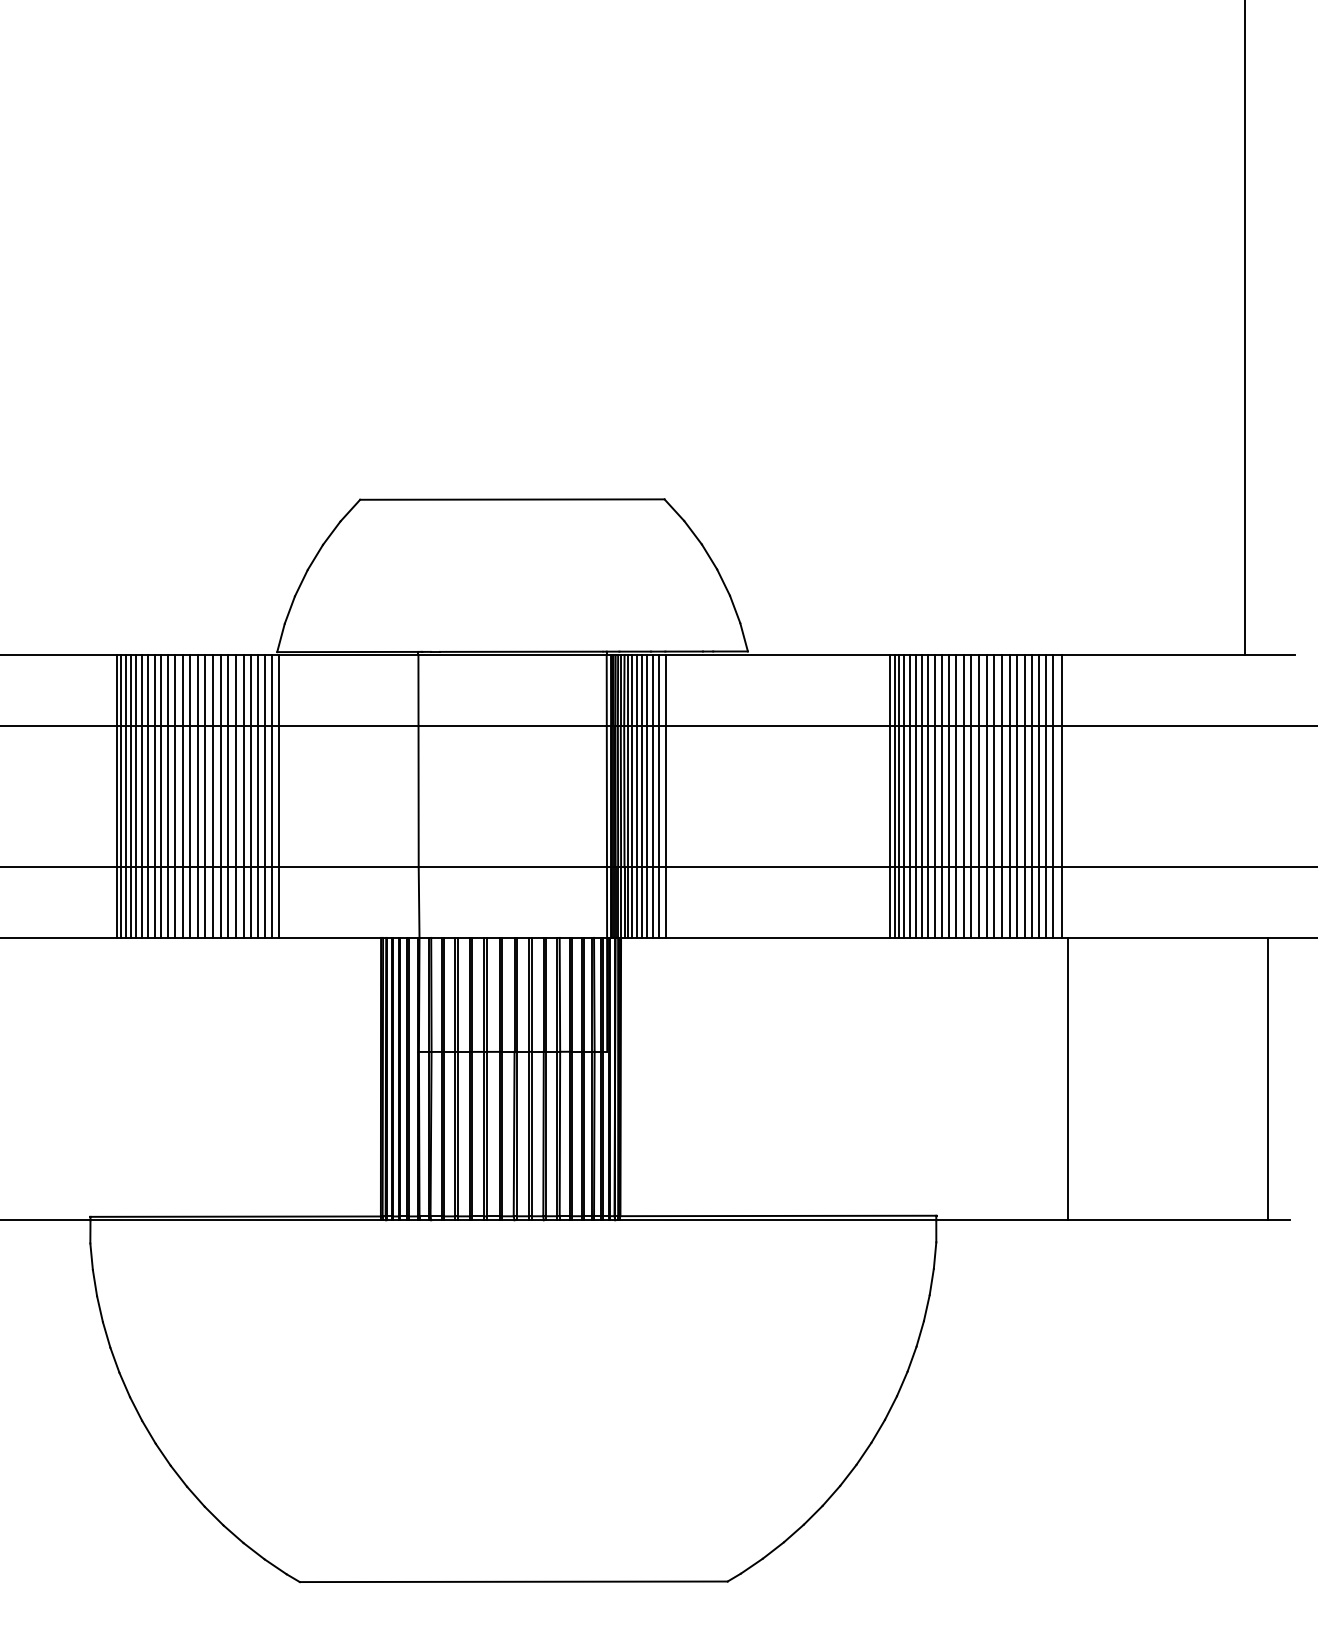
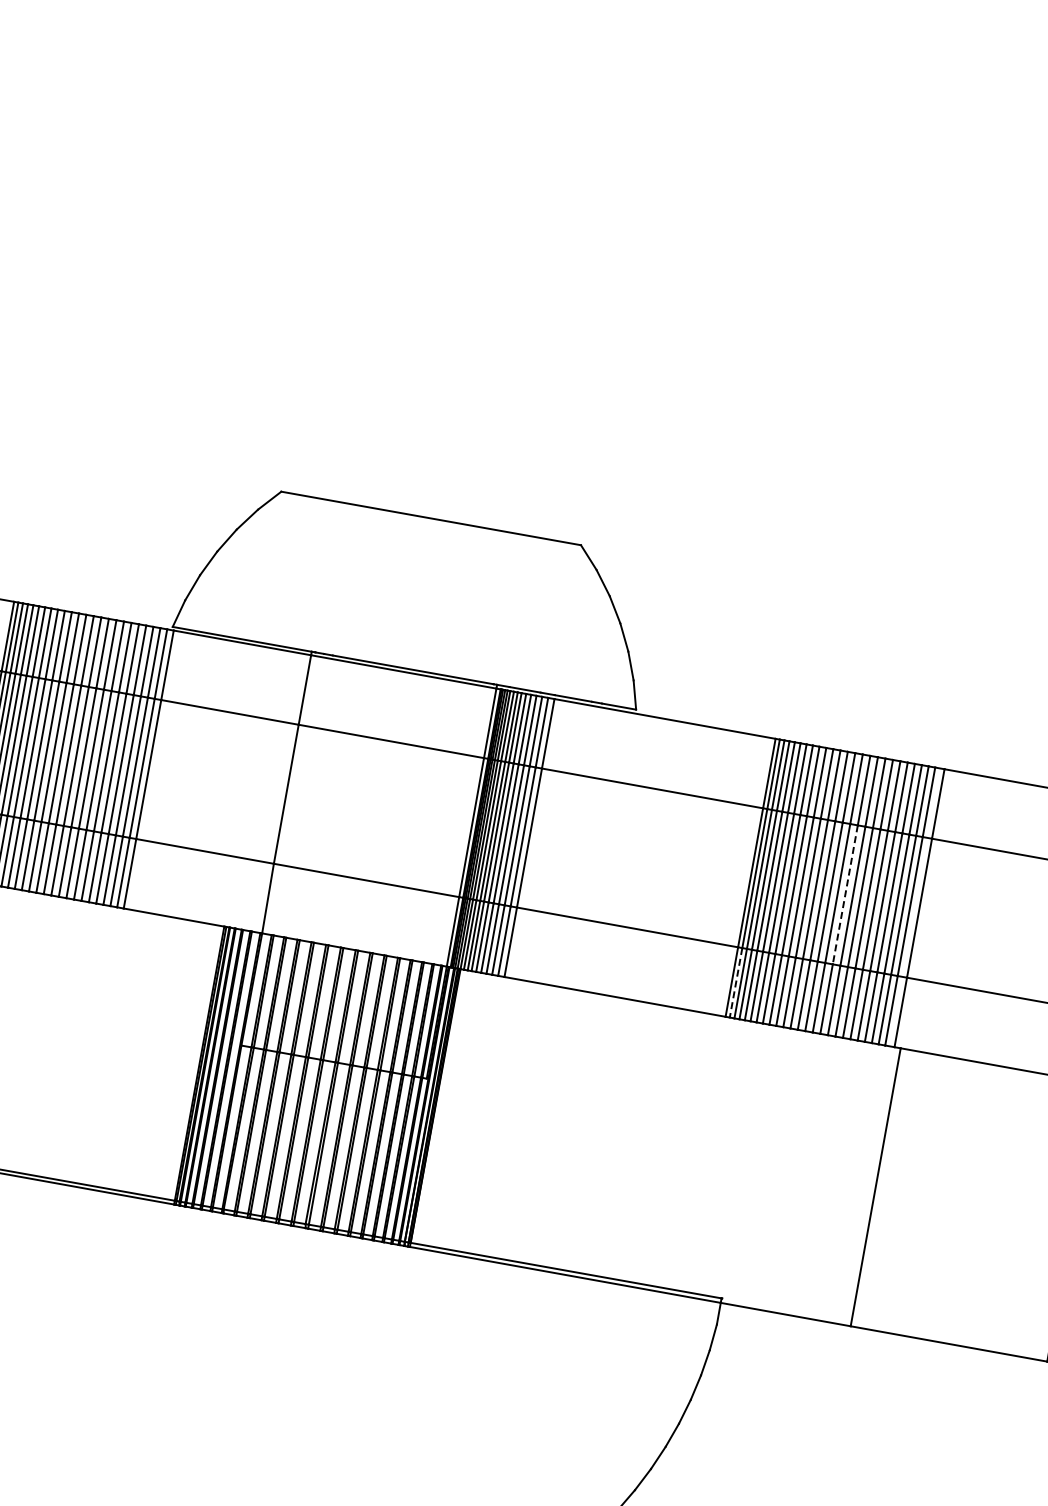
line: (986, 796) -> (845, 894), solid -> dashed
line: (894, 903) -> (735, 983), solid -> dashed

